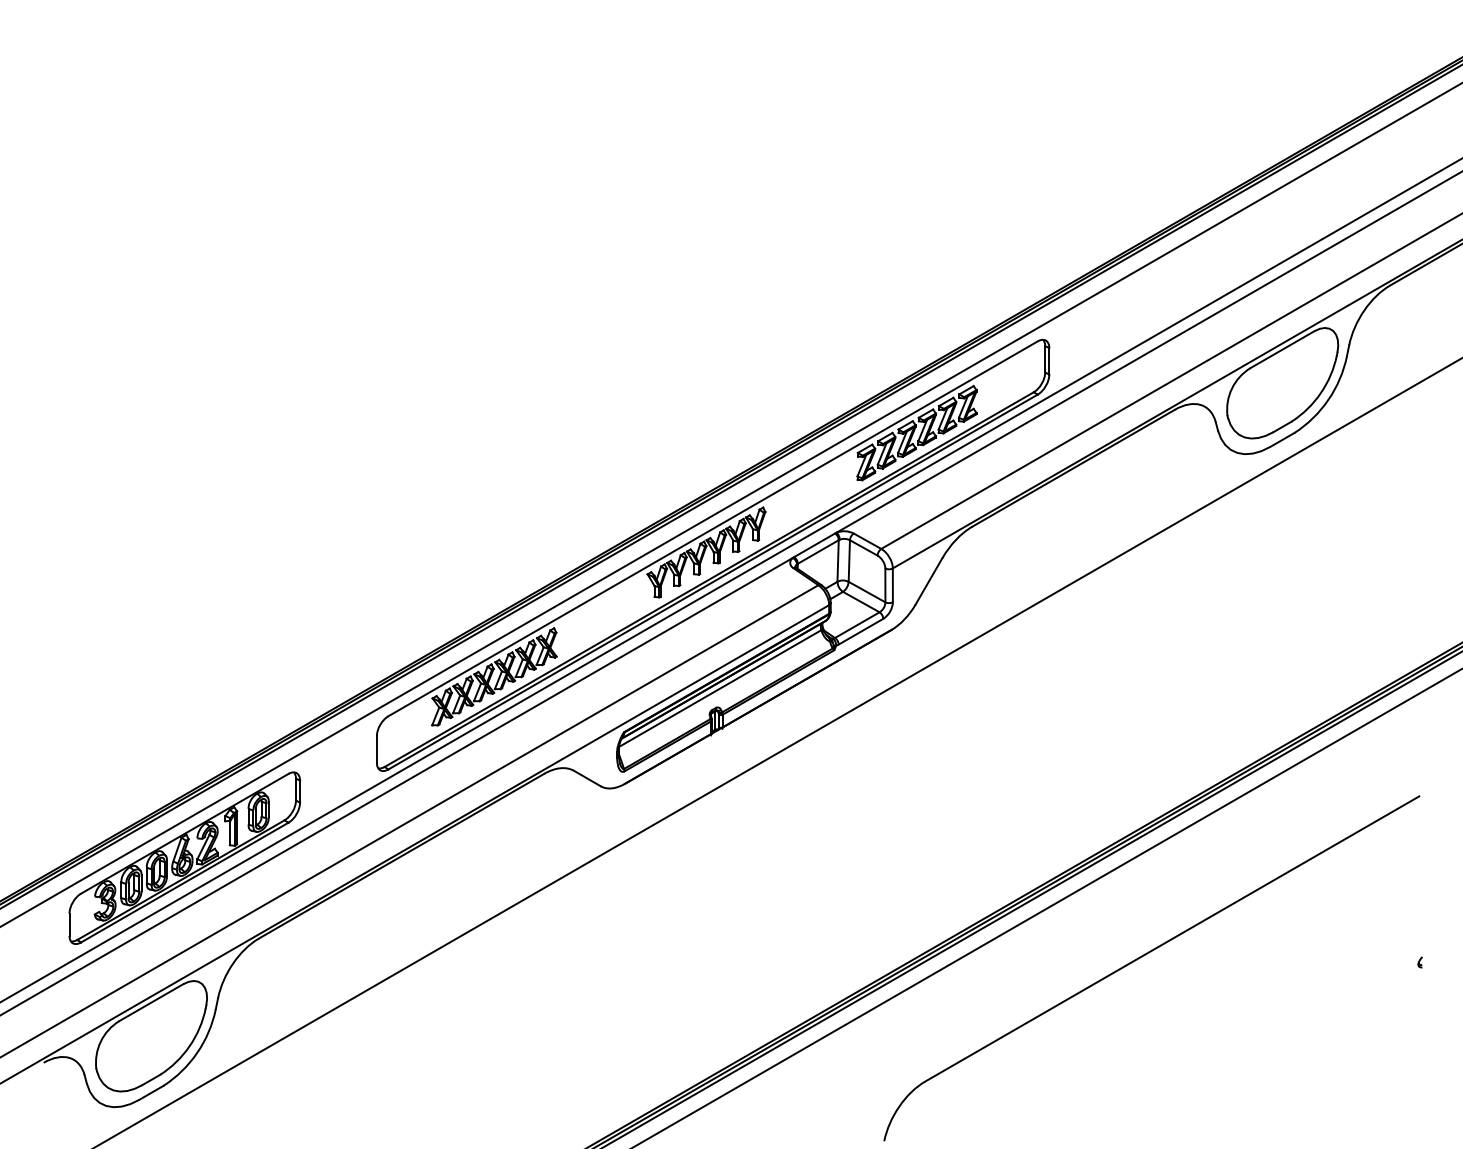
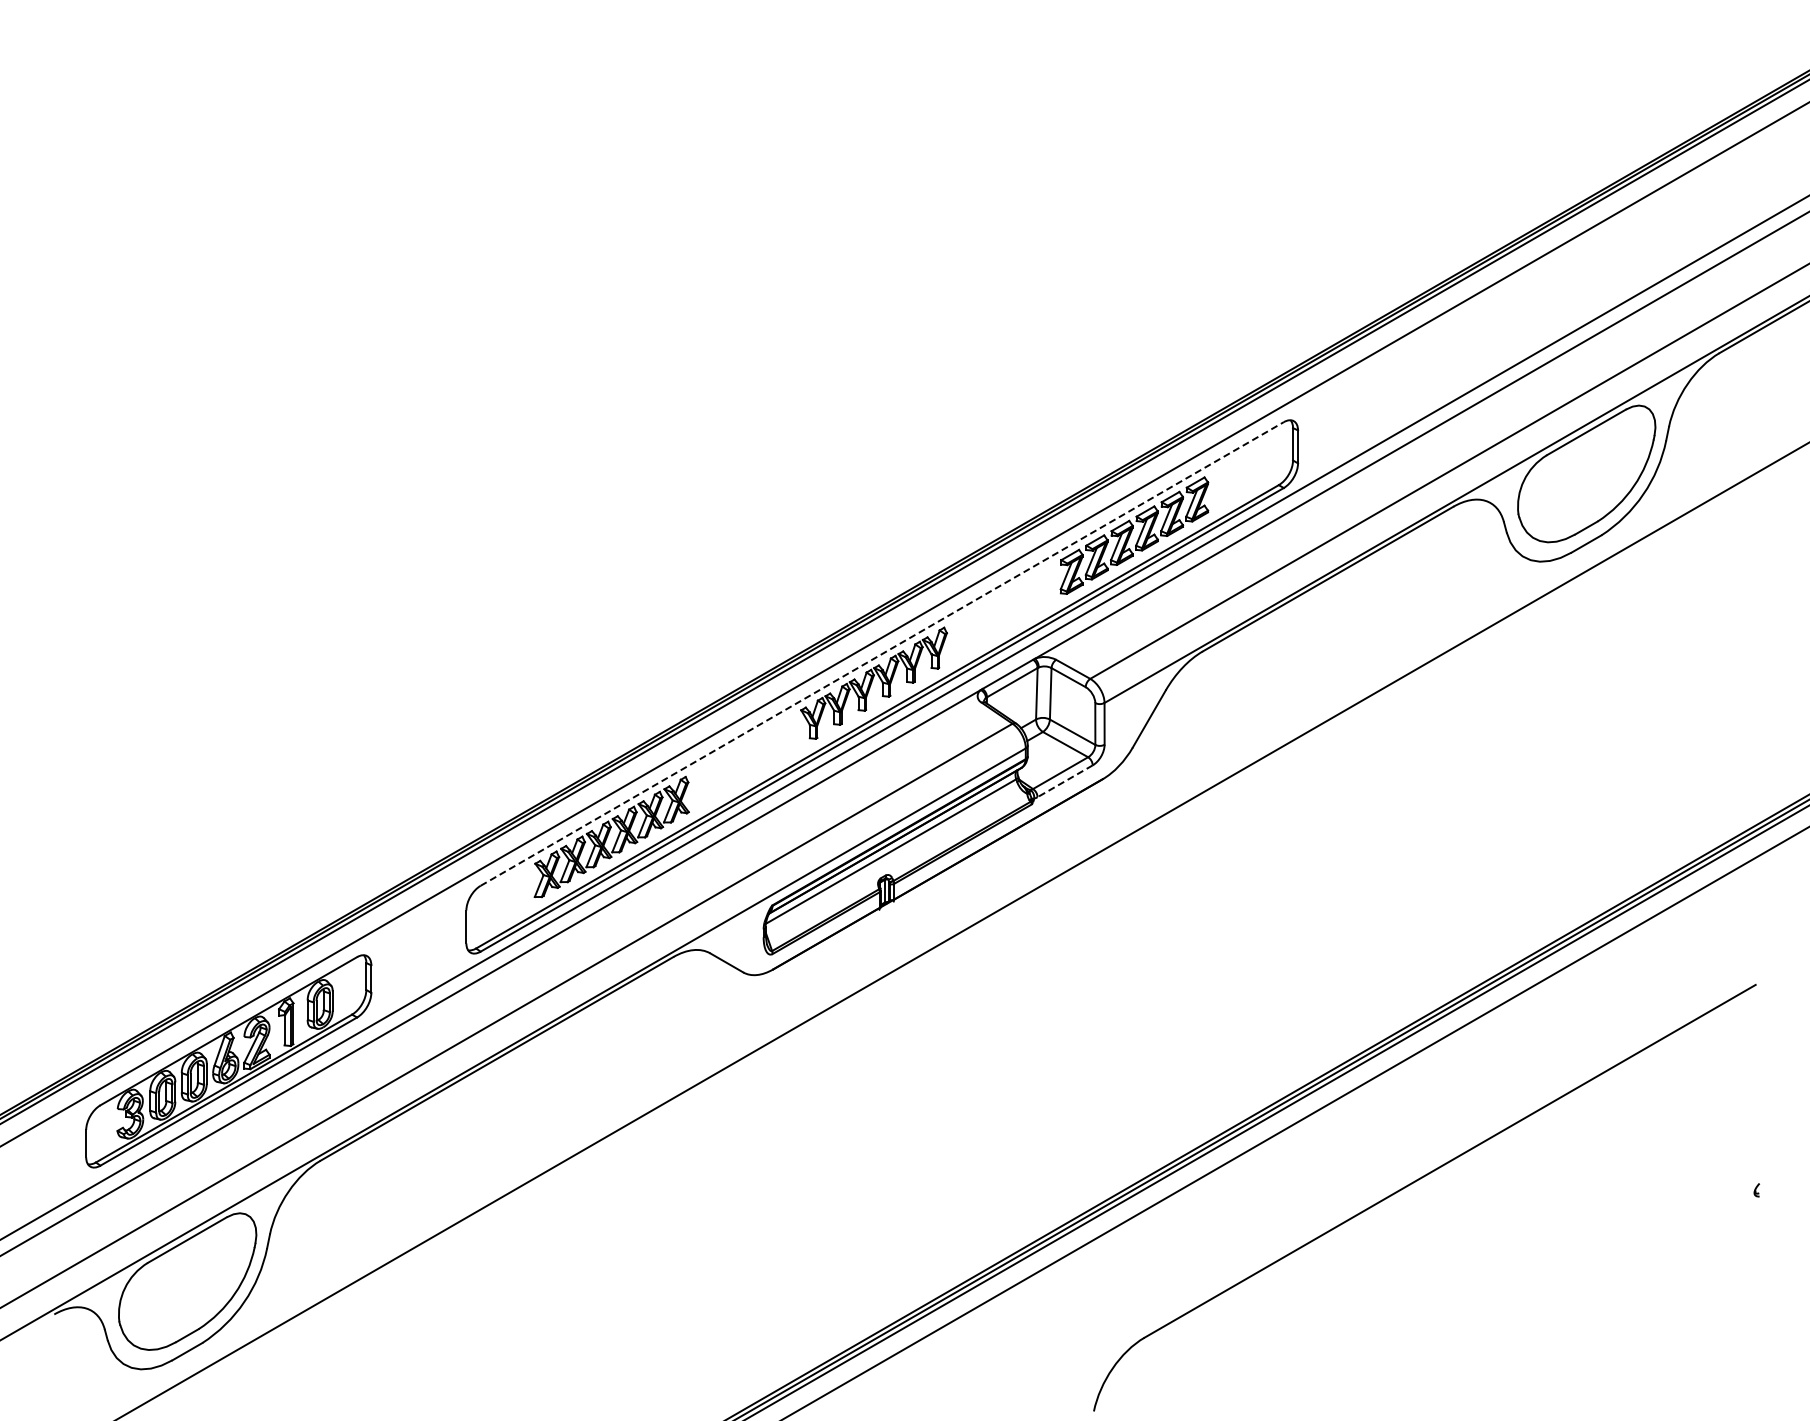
line: (713, 529) -> (882, 654), solid -> dashed
line: (861, 631) -> (1065, 781), solid -> dashed

